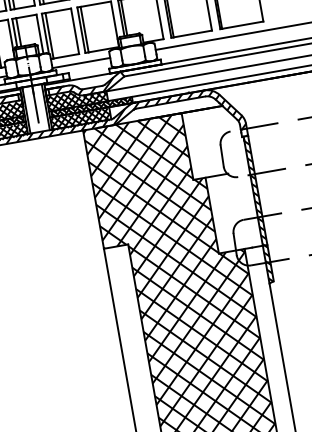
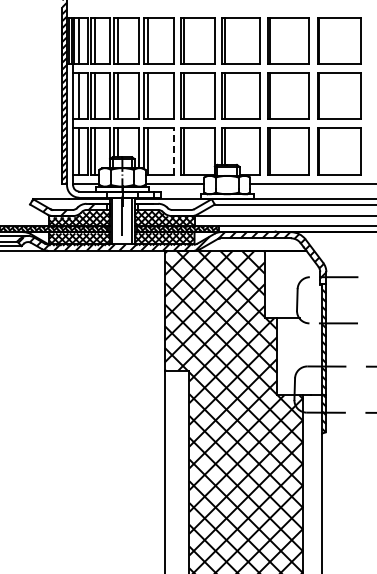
line: (75, 31) -> (174, 151), solid -> dashed
hatch: (81, 89) -> (170, 209), removed

